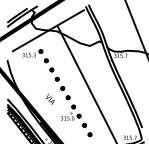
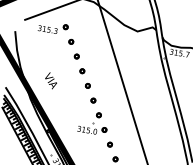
text: (50, 98) -> (51, 79), moved

